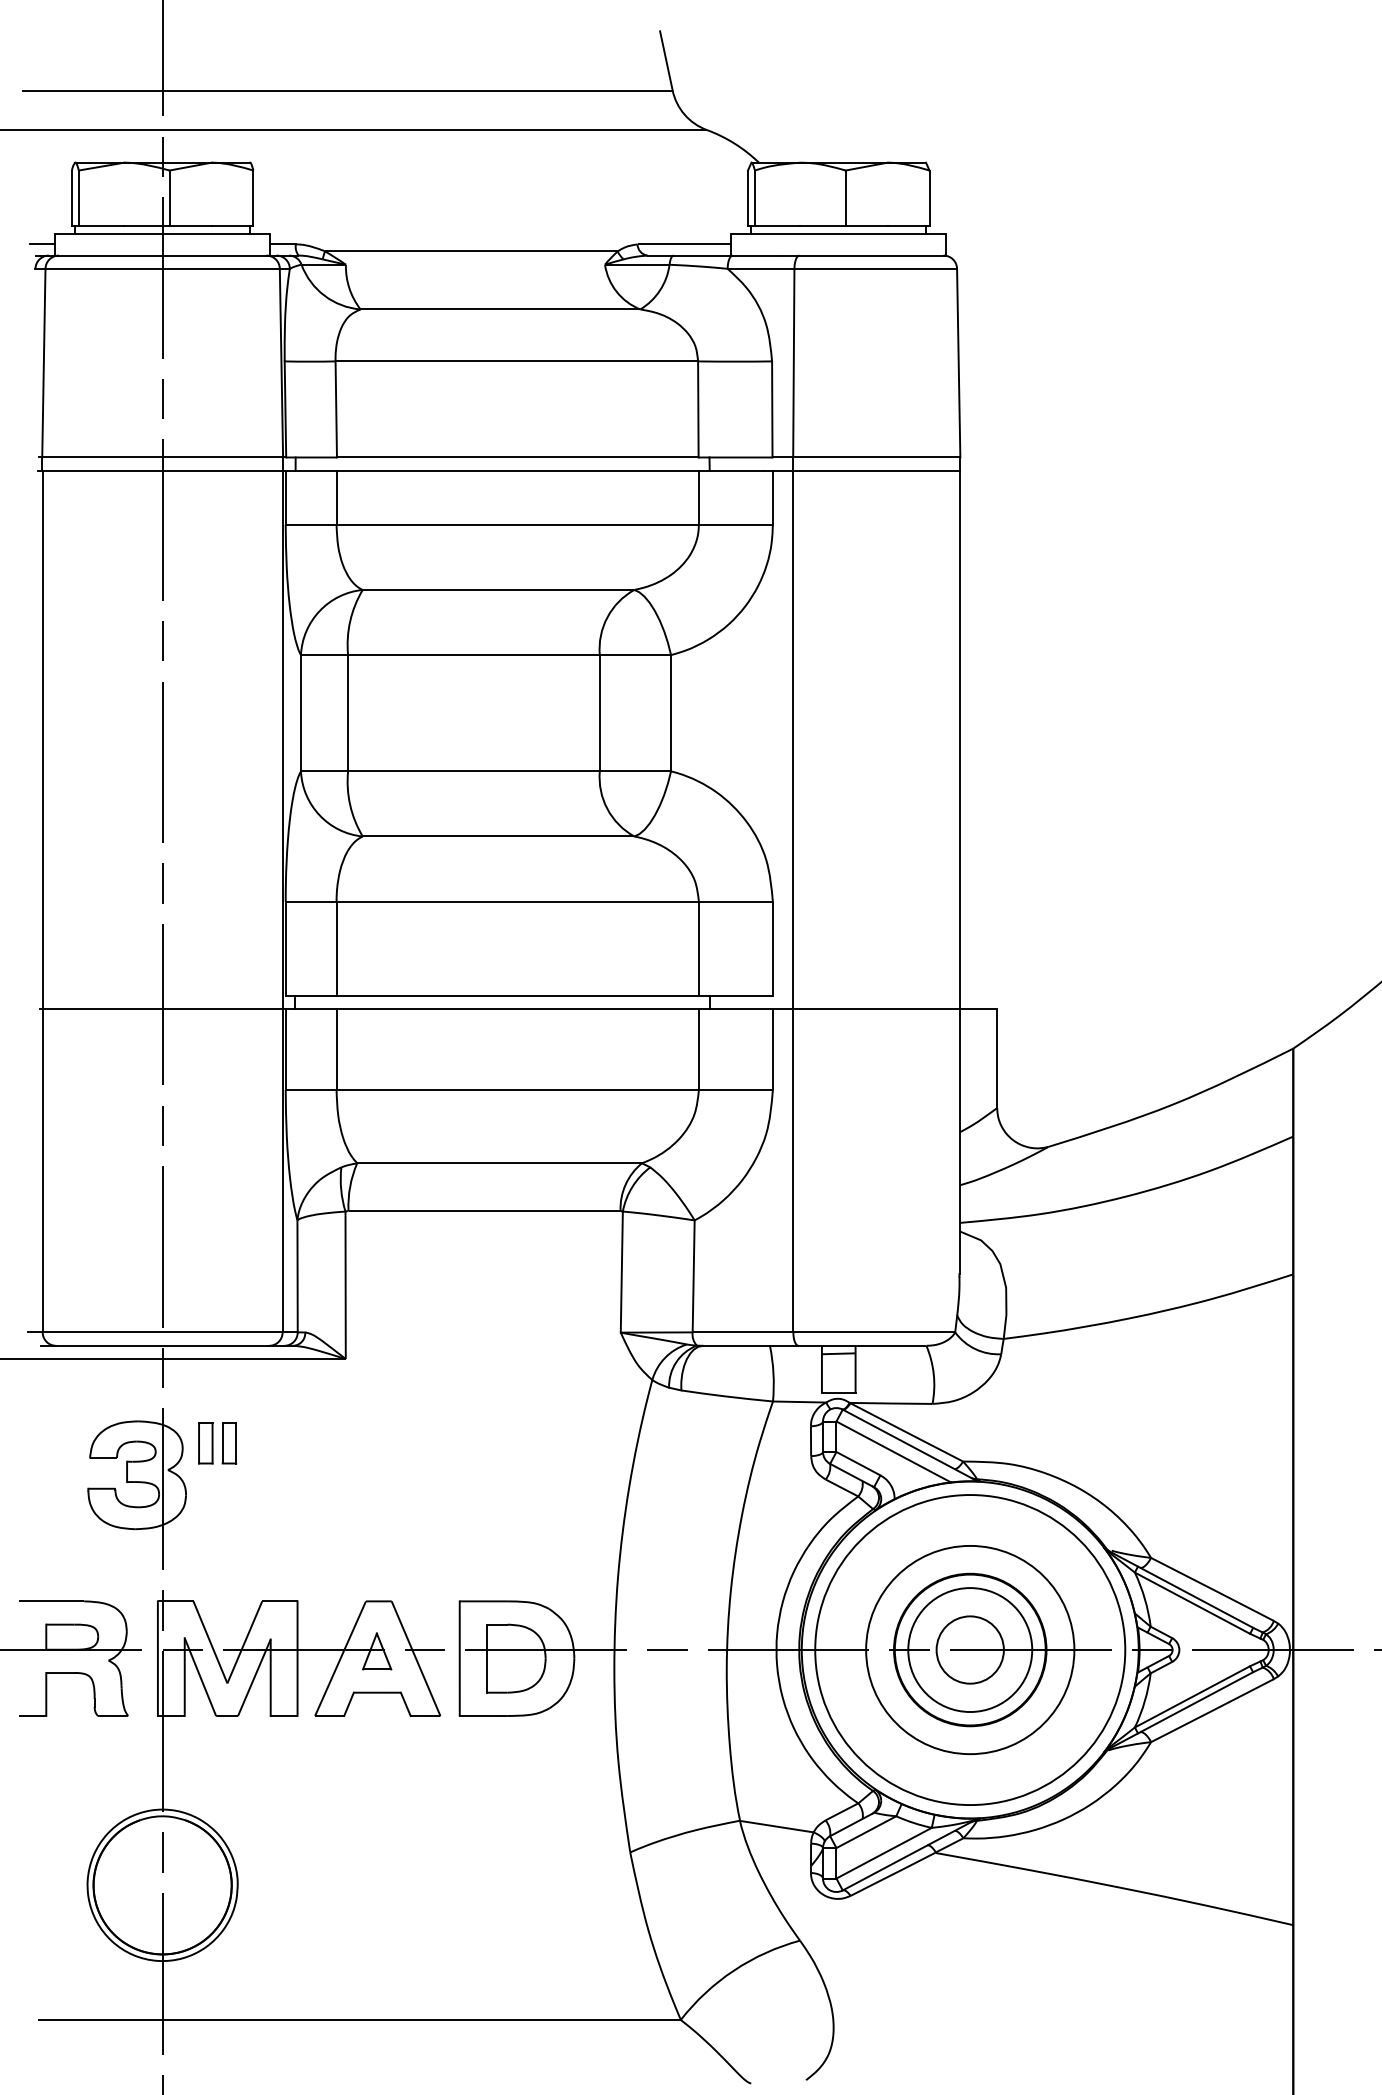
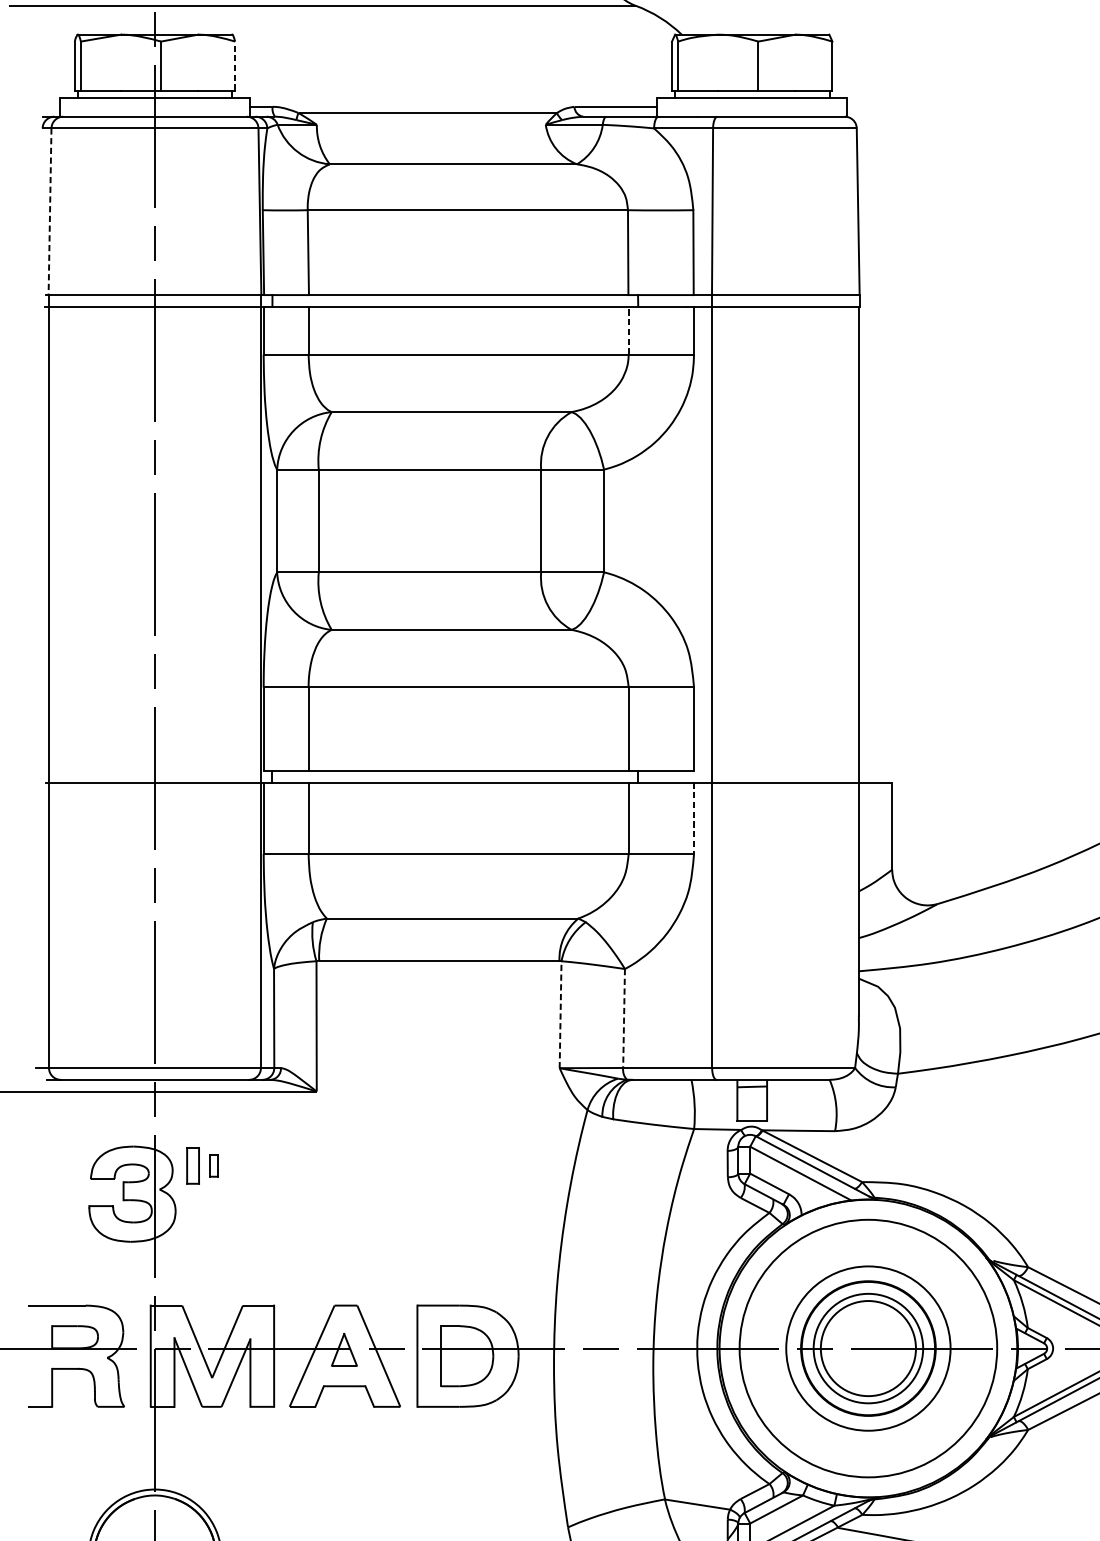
line: (253, 198) -> (235, 66), solid -> dashed
line: (41, 244) -> (47, 106), removed
line: (43, 363) -> (49, 212), solid -> dashed
line: (698, 497) -> (628, 330), solid -> dashed
line: (772, 1050) -> (693, 818), solid -> dashed
line: (621, 1272) -> (560, 1015), solid -> dashed
line: (693, 1277) -> (623, 1019), solid -> dashed
part: (229, 1443) -> (214, 1166), size x0.6
circle: (969, 1649) -> (867, 1348), size x1.6
circle: (970, 1649) -> (868, 1348), size x1.4
circle: (970, 1650) -> (868, 1348), size x0.6

